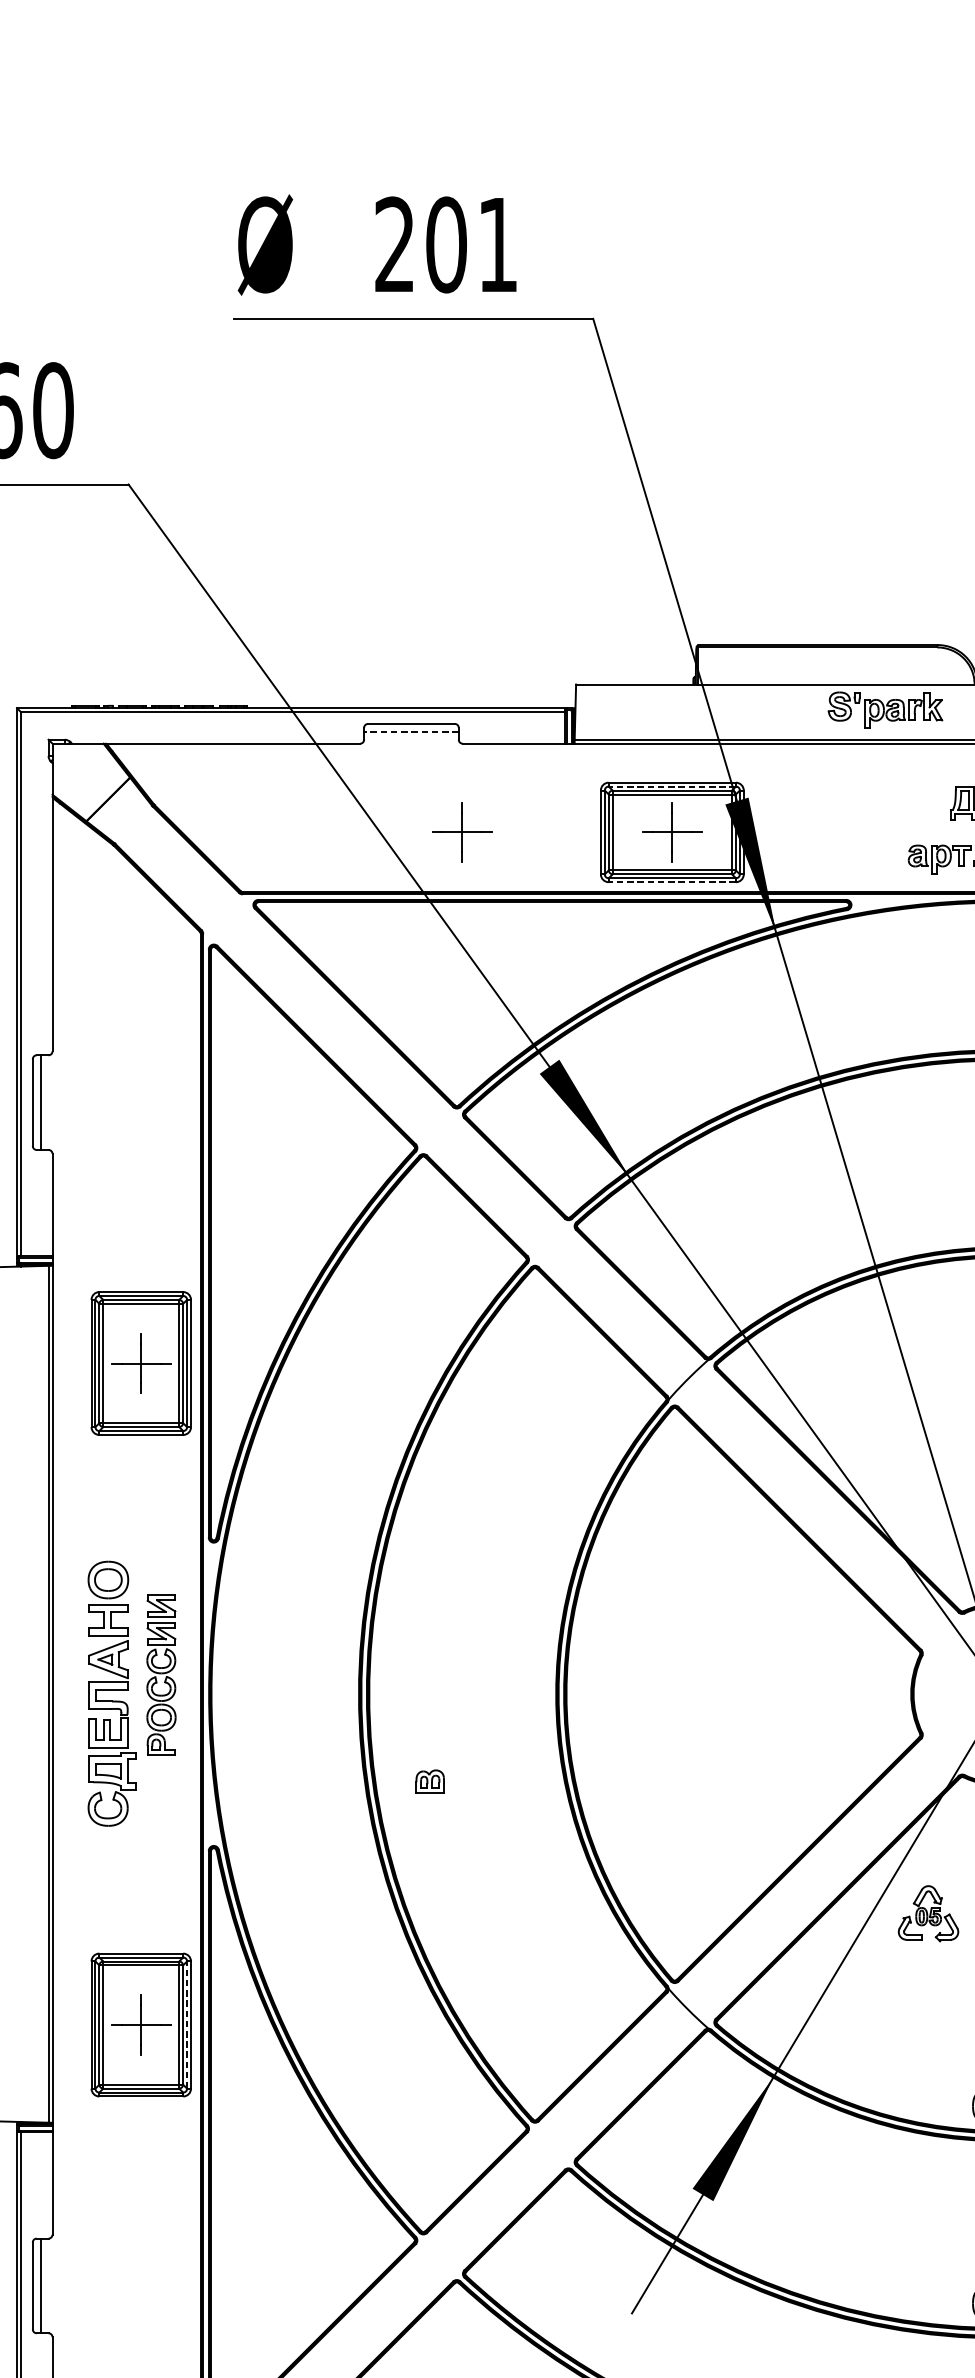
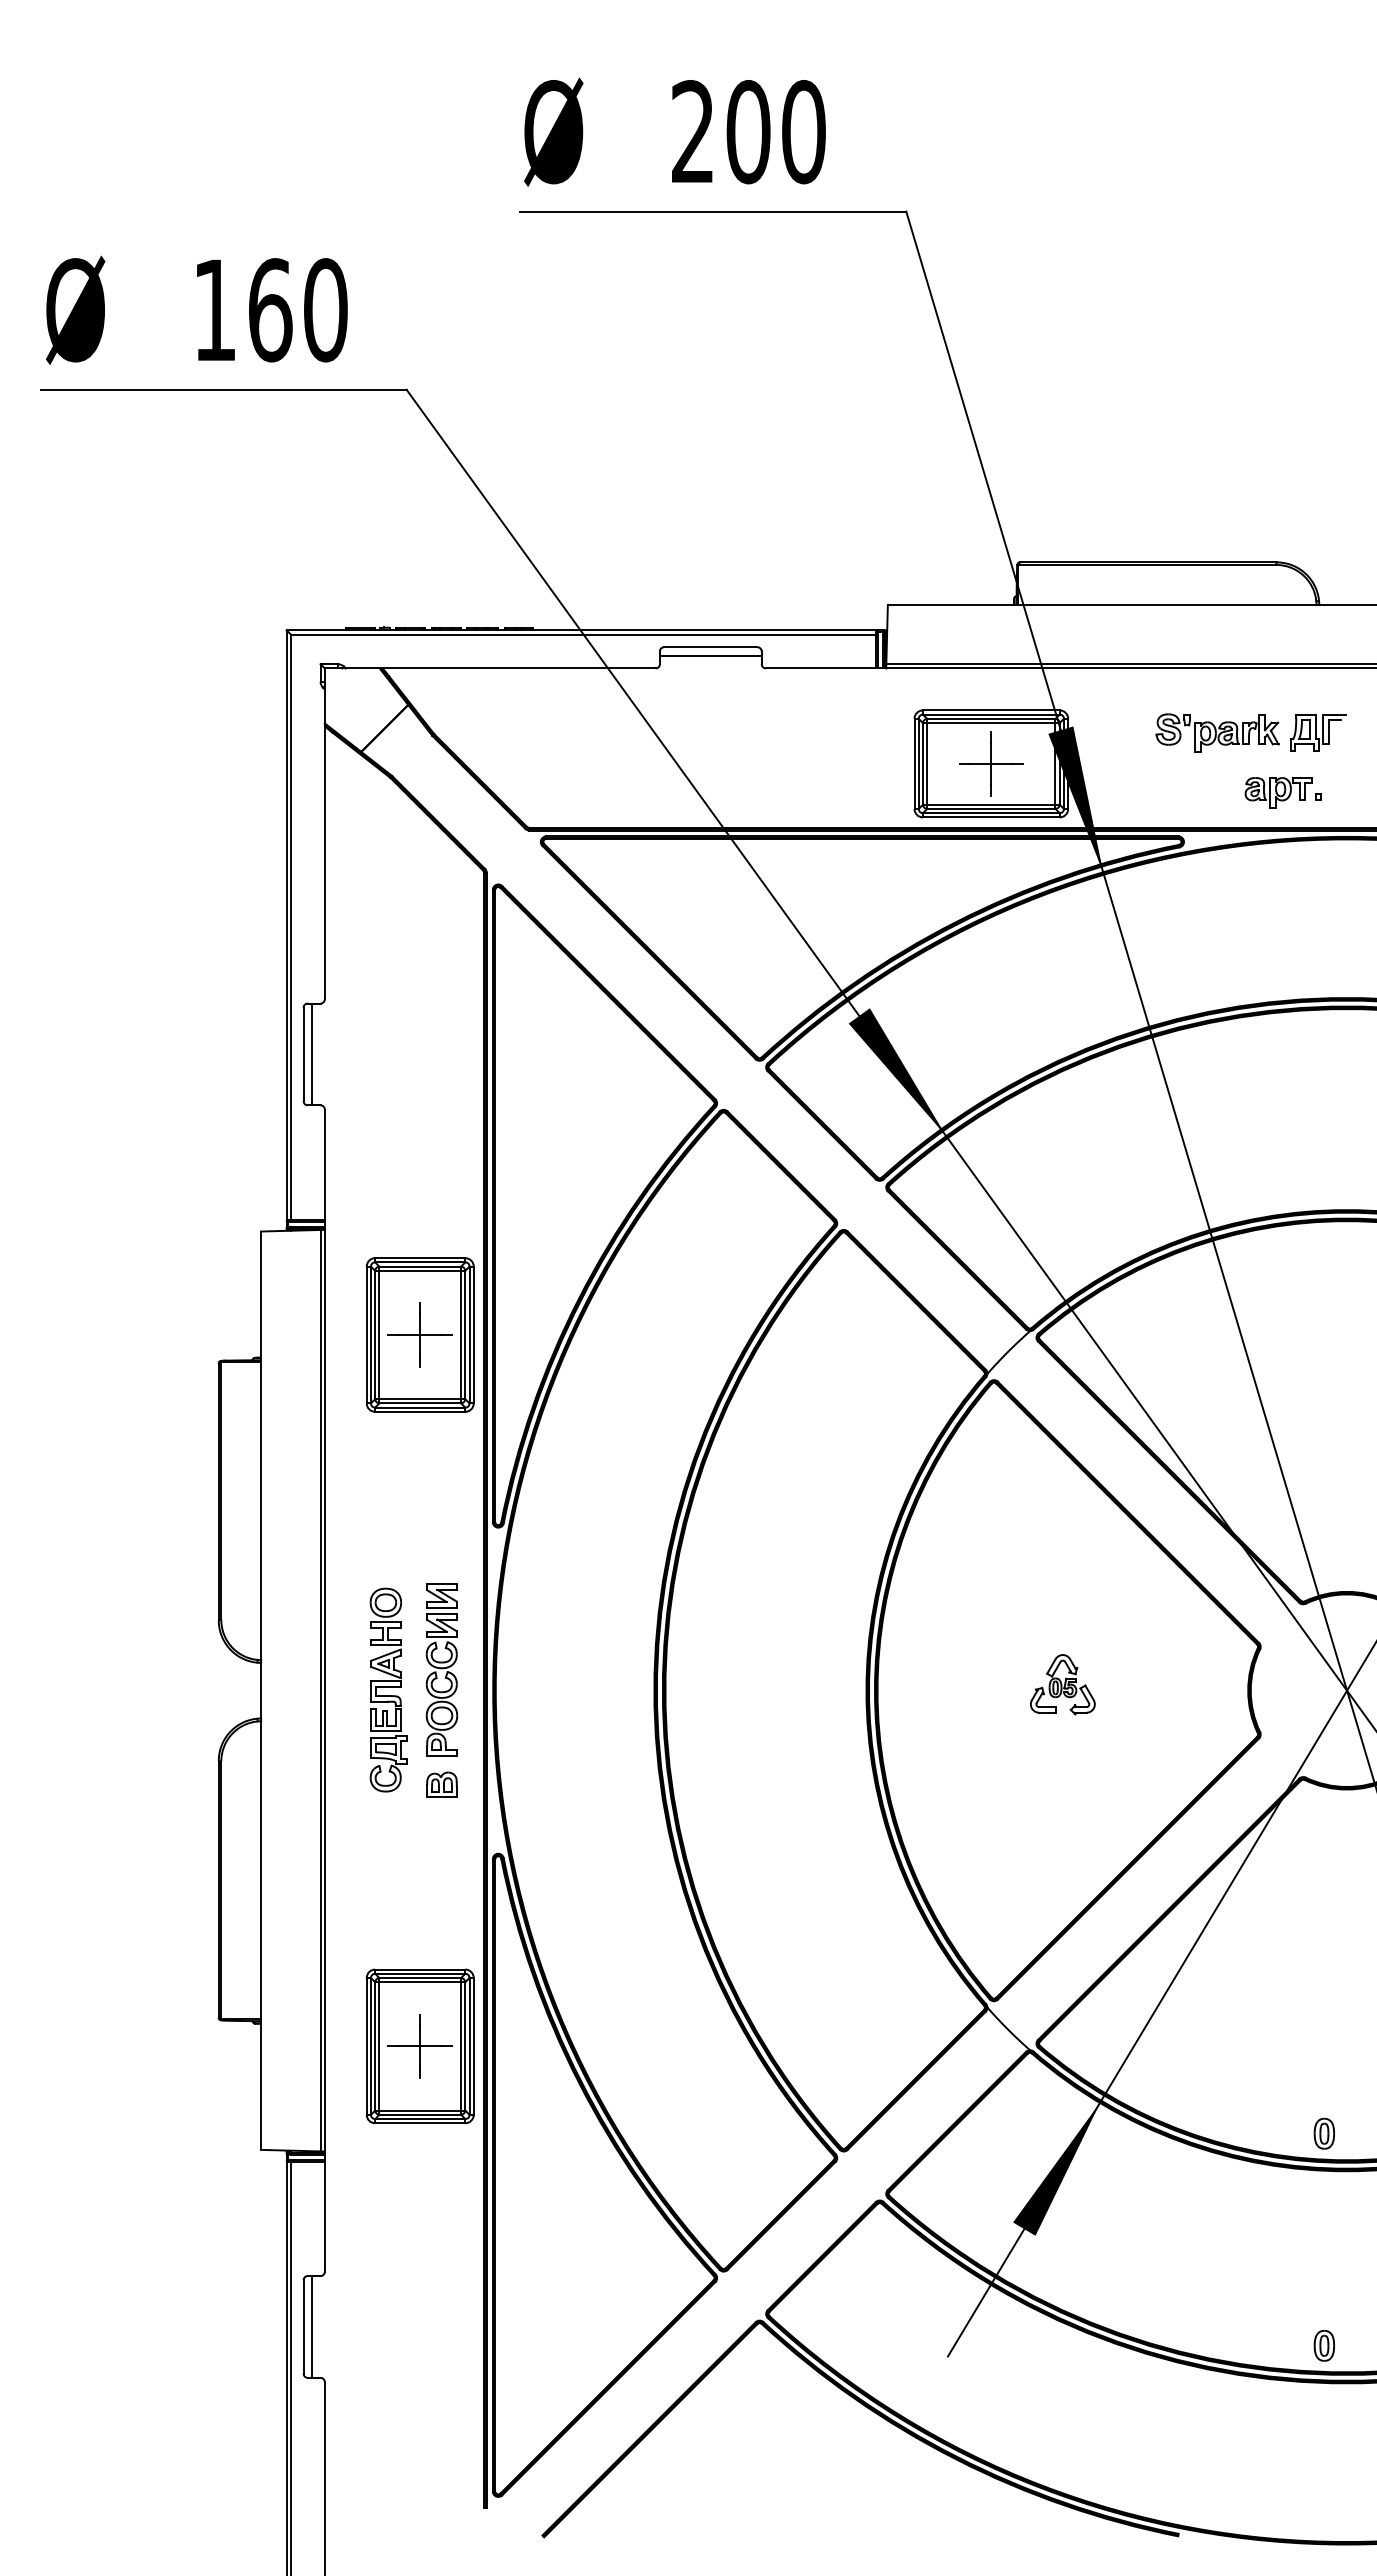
text: (497, 245) -> (803, 132), 201 -> 200
part: (885, 709) -> (1217, 732), moved
line: (411, 731) -> (710, 655), dashed -> solid
line: (671, 786) -> (990, 714), dashed -> solid
part: (462, 832) -> (765, 763), removed
line: (671, 882) -> (990, 817), dashed -> solid
part: (111, 1693) -> (388, 1689), size x0.71
part: (429, 1781) -> (441, 1784), moved
part: (928, 1913) -> (1062, 1684), moved
line: (187, 2024) -> (469, 2045), dashed -> solid

